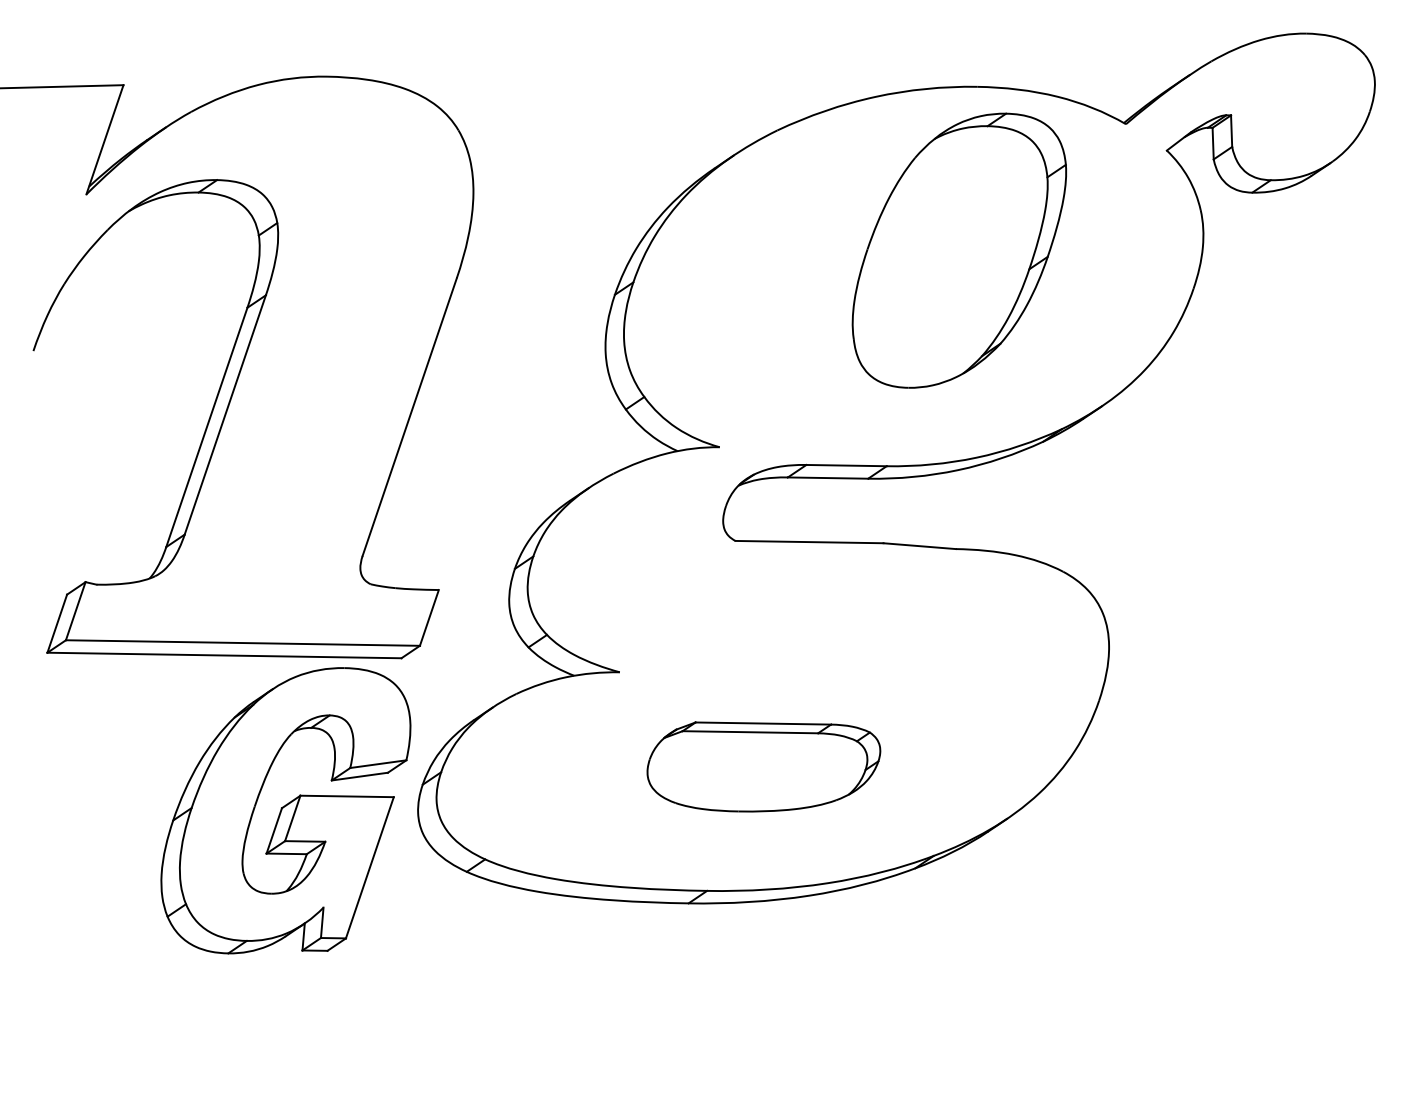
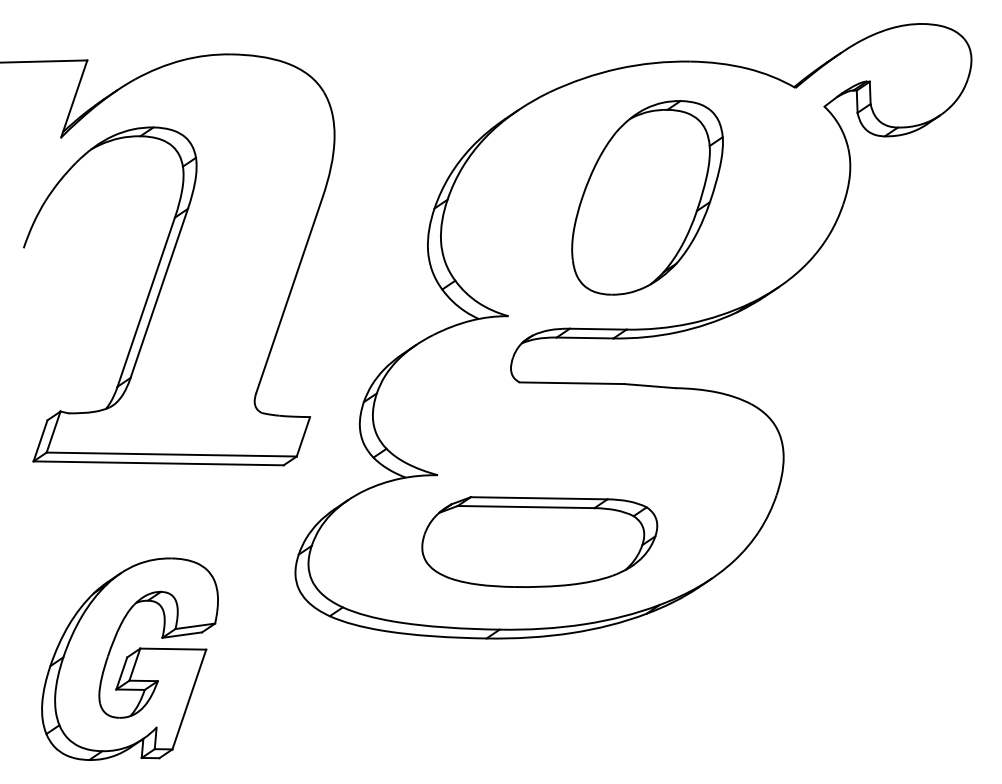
part: (958, 250) -> (646, 197), moved
part: (763, 766) -> (539, 541), size x1.43
part: (285, 810) -> (129, 659), moved

